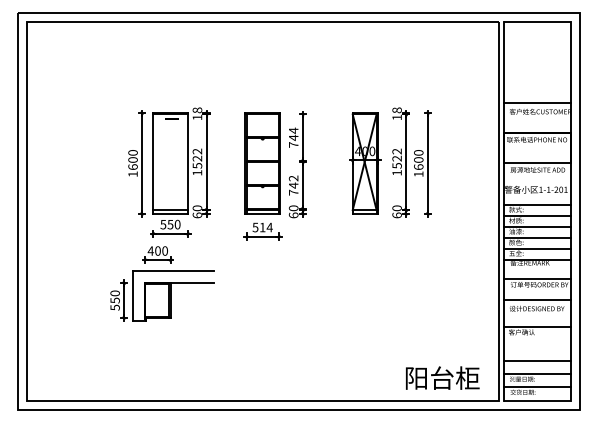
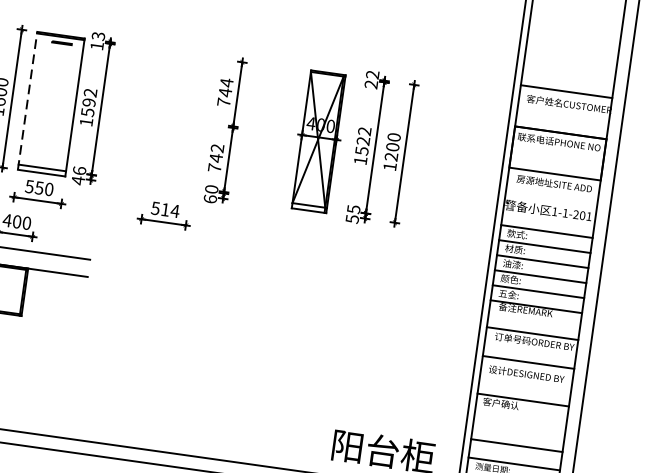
text: (197, 110) -> (98, 36), 18 -> 13
text: (396, 113) -> (371, 79), 18 -> 22
text: (197, 158) -> (89, 102), 1522 -> 1592
line: (153, 163) -> (27, 100), solid -> dashed
part: (262, 163) -> (177, 121), removed
text: (418, 166) -> (391, 156), 1600 -> 1200
text: (197, 211) -> (79, 175), 60 -> 46
text: (396, 211) -> (352, 213), 60 -> 55

